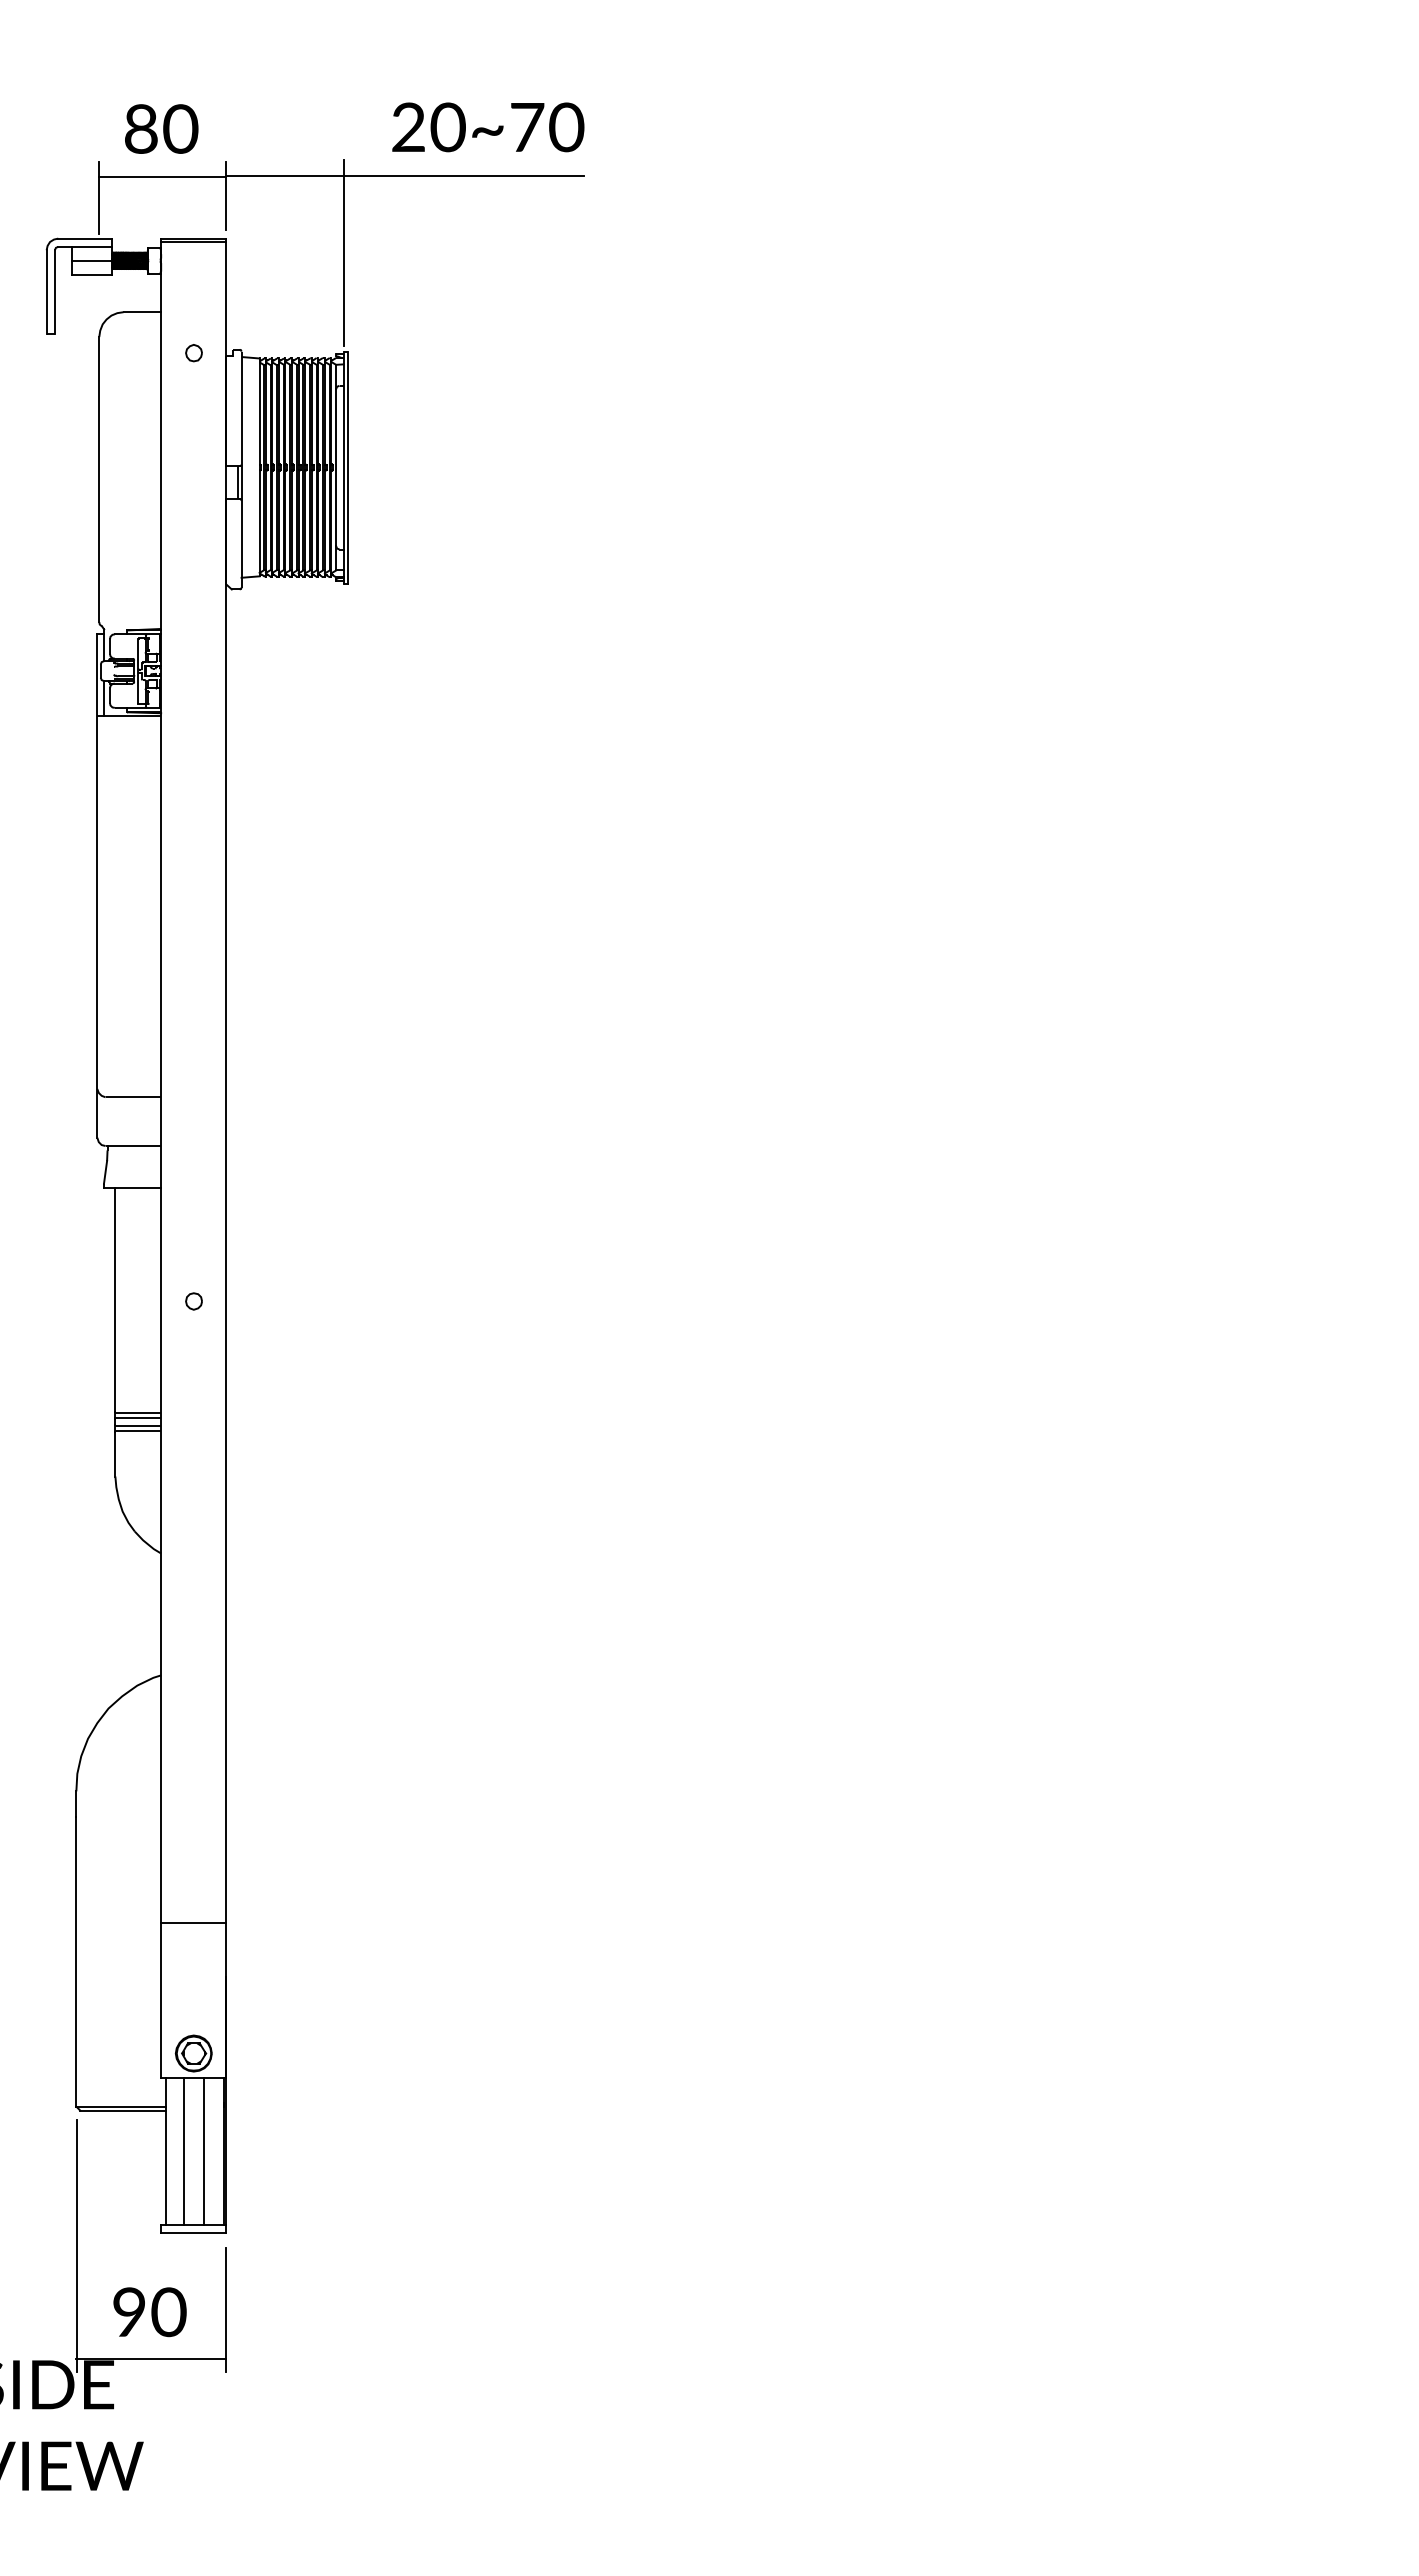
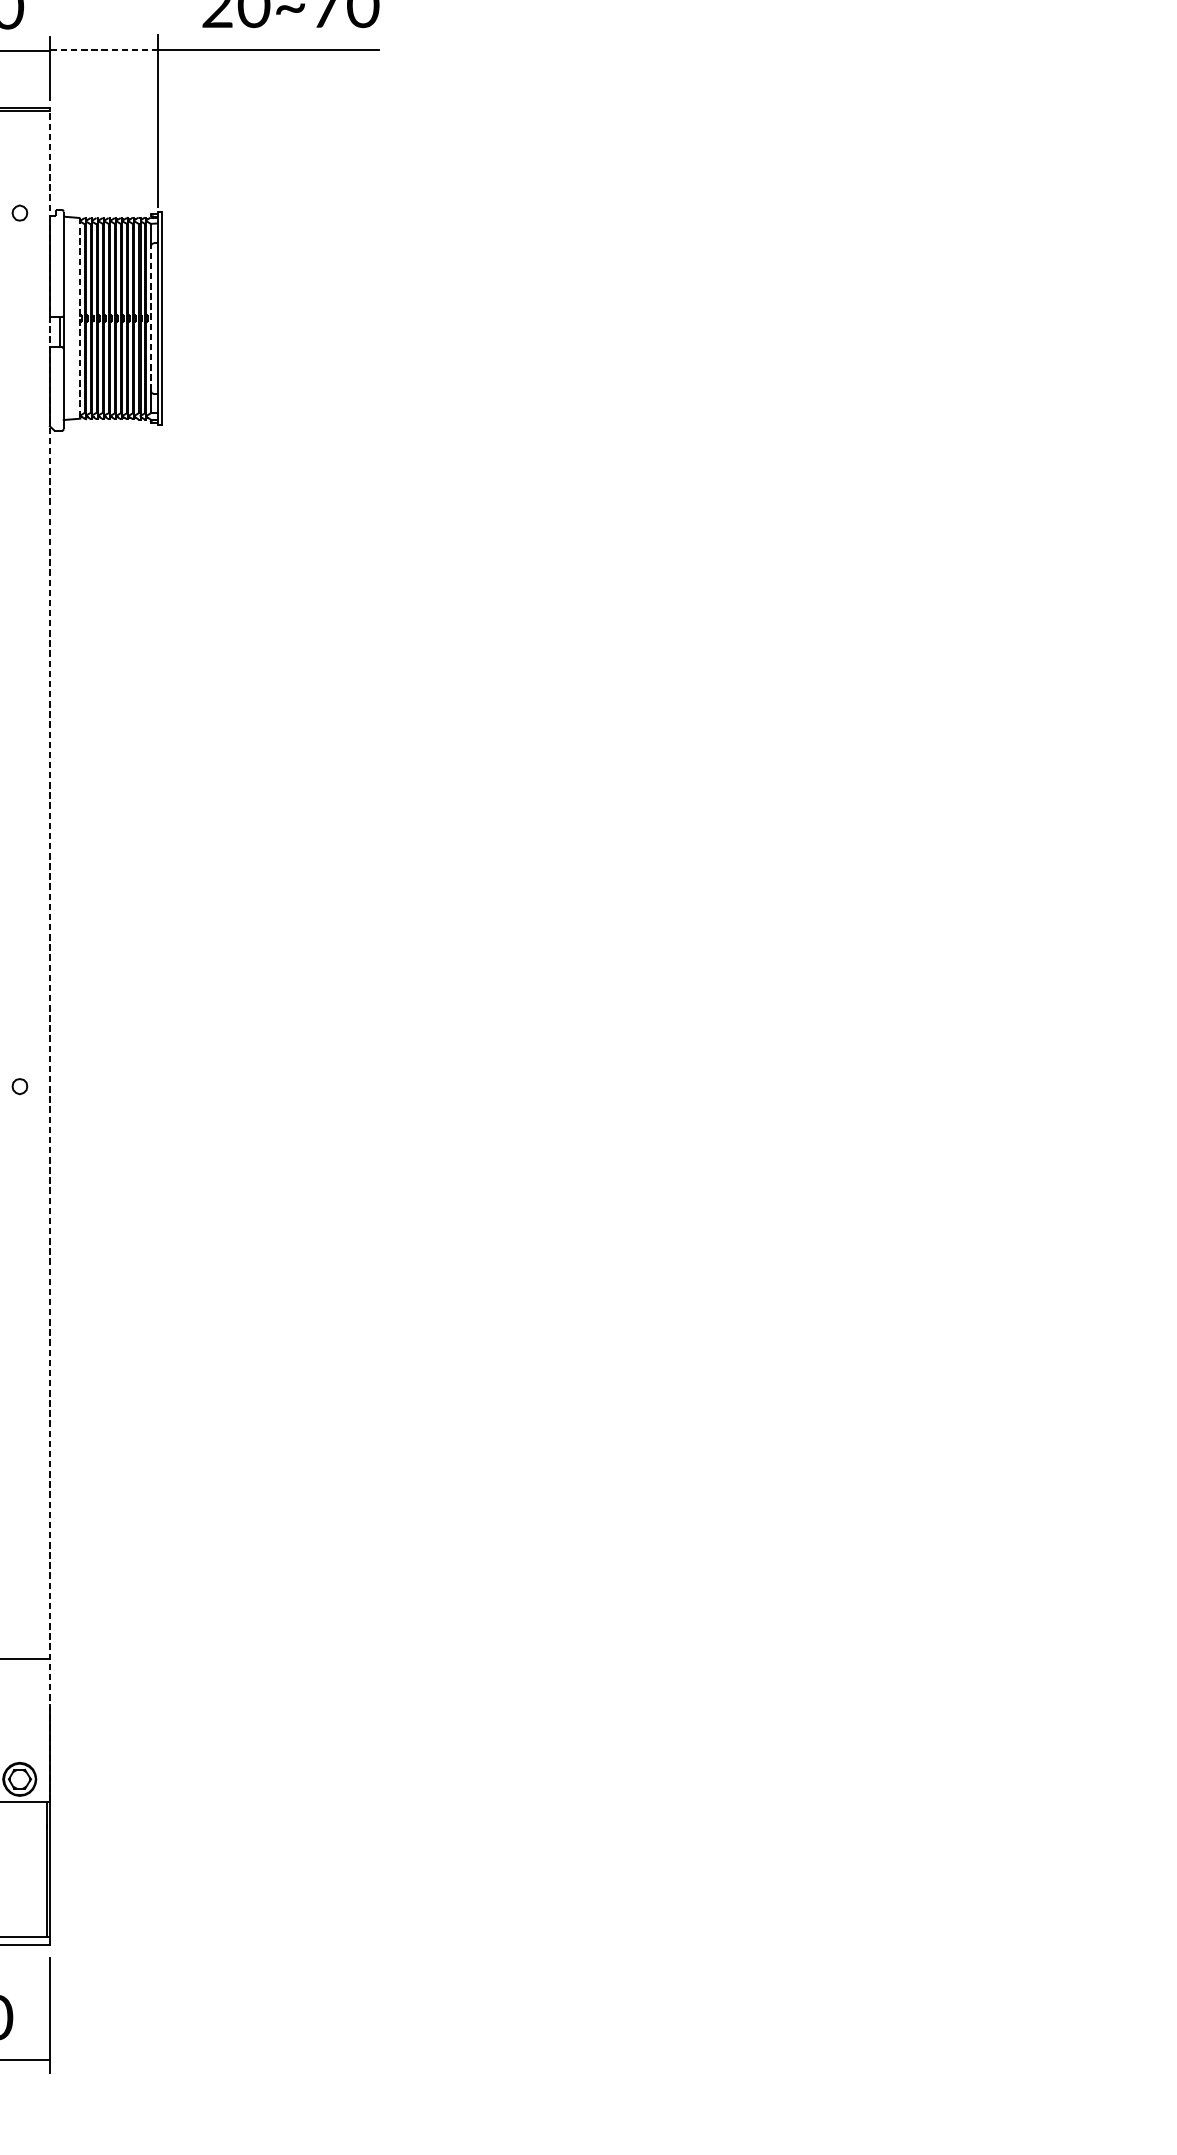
line: (286, 176) -> (105, 50), solid -> dashed
line: (259, 467) -> (80, 318), solid -> dashed
line: (336, 467) -> (151, 318), solid -> dashed
line: (226, 1158) -> (49, 954), solid -> dashed
line: (184, 2151) -> (11, 1869), removed
line: (203, 2151) -> (28, 1869), removed

